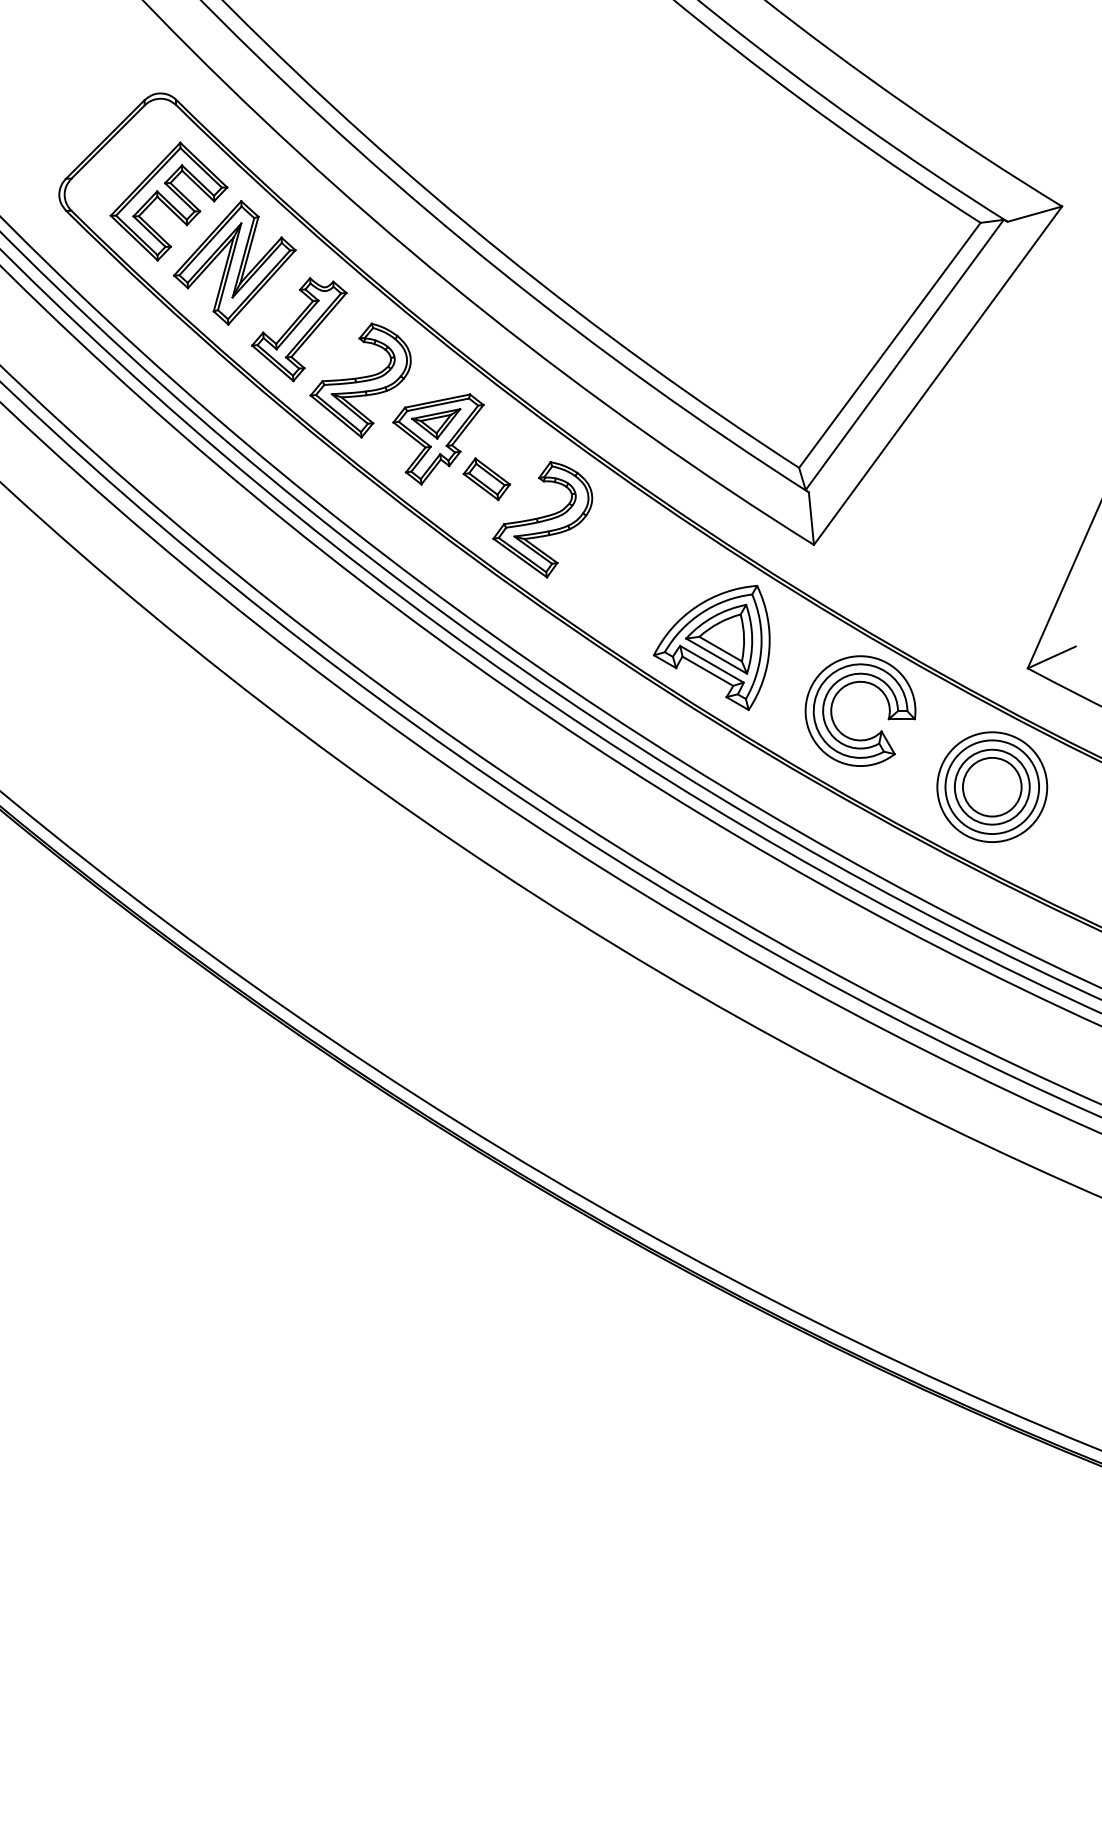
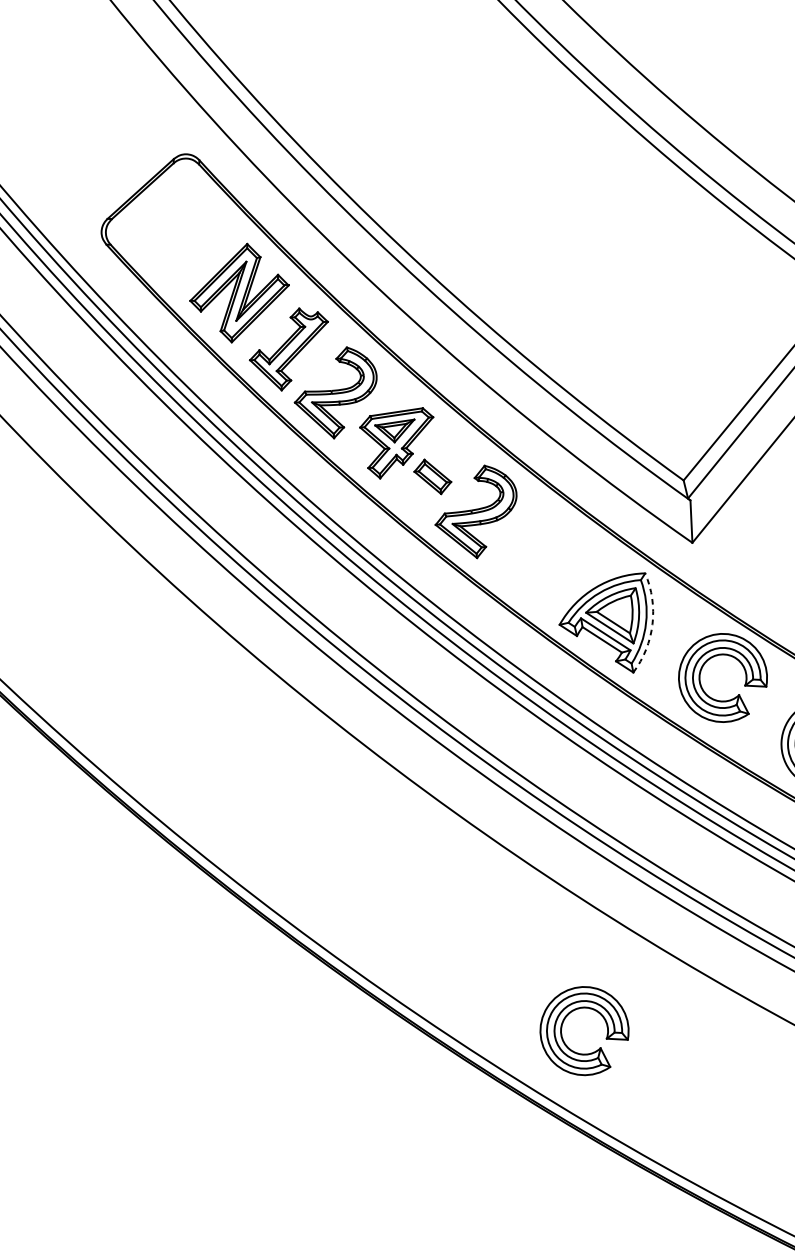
part: (168, 201) -> (188, 241), removed
arc: (769, 649) -> (652, 624), solid -> dashed
part: (706, 1131) -> (582, 1008), added

